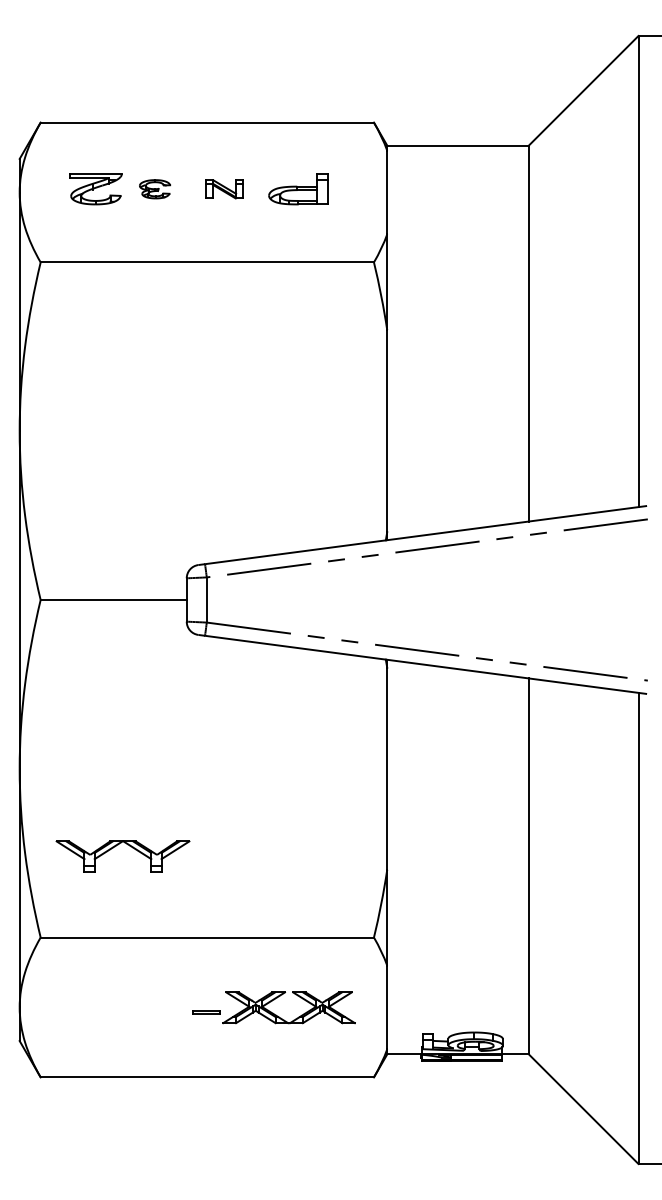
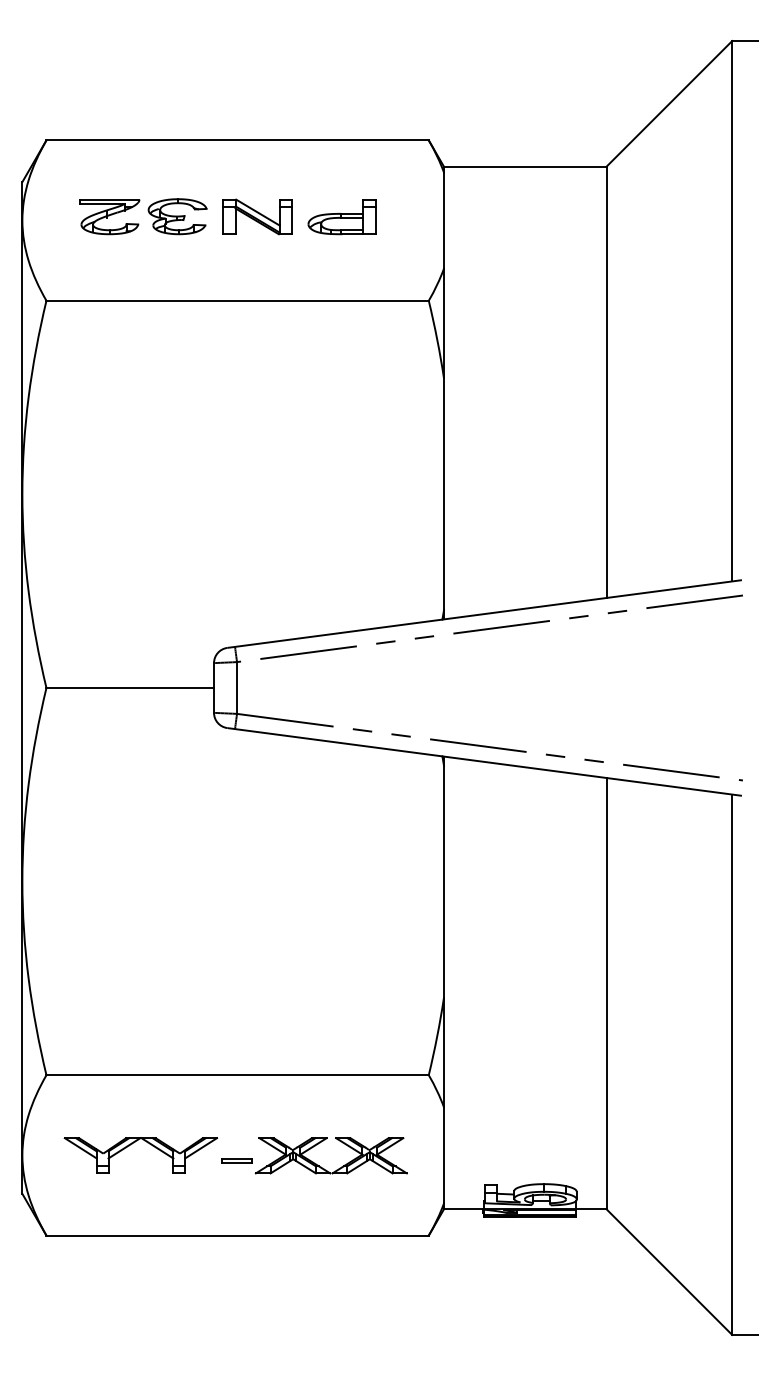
part: (154, 189) -> (177, 217), size x1.67
part: (224, 189) -> (257, 217), size x1.67
part: (116, 846) -> (133, 1143), moved

